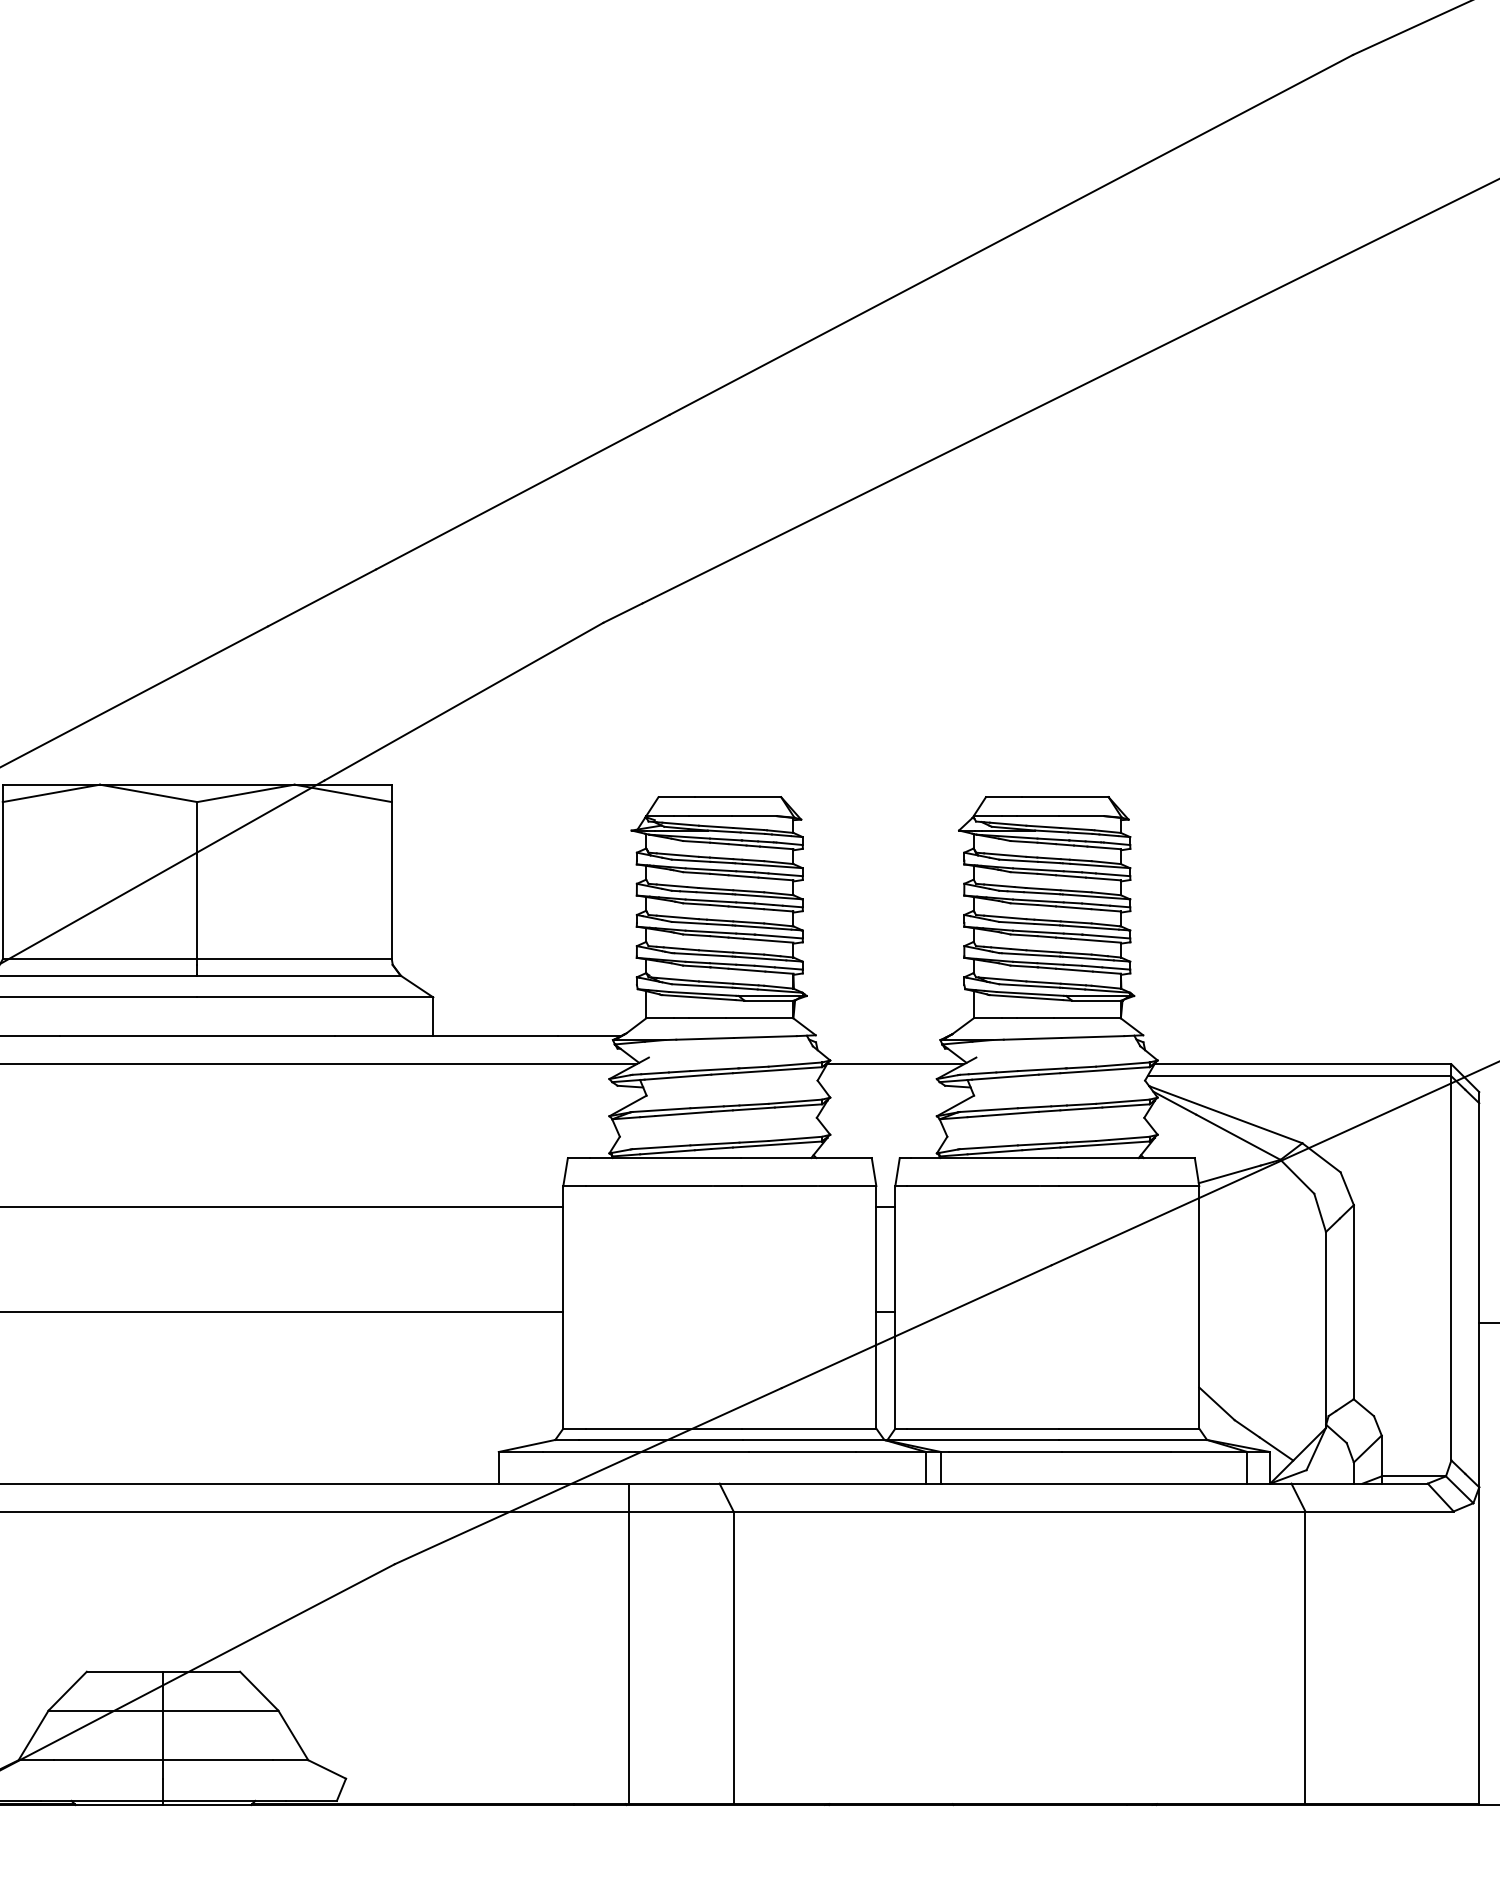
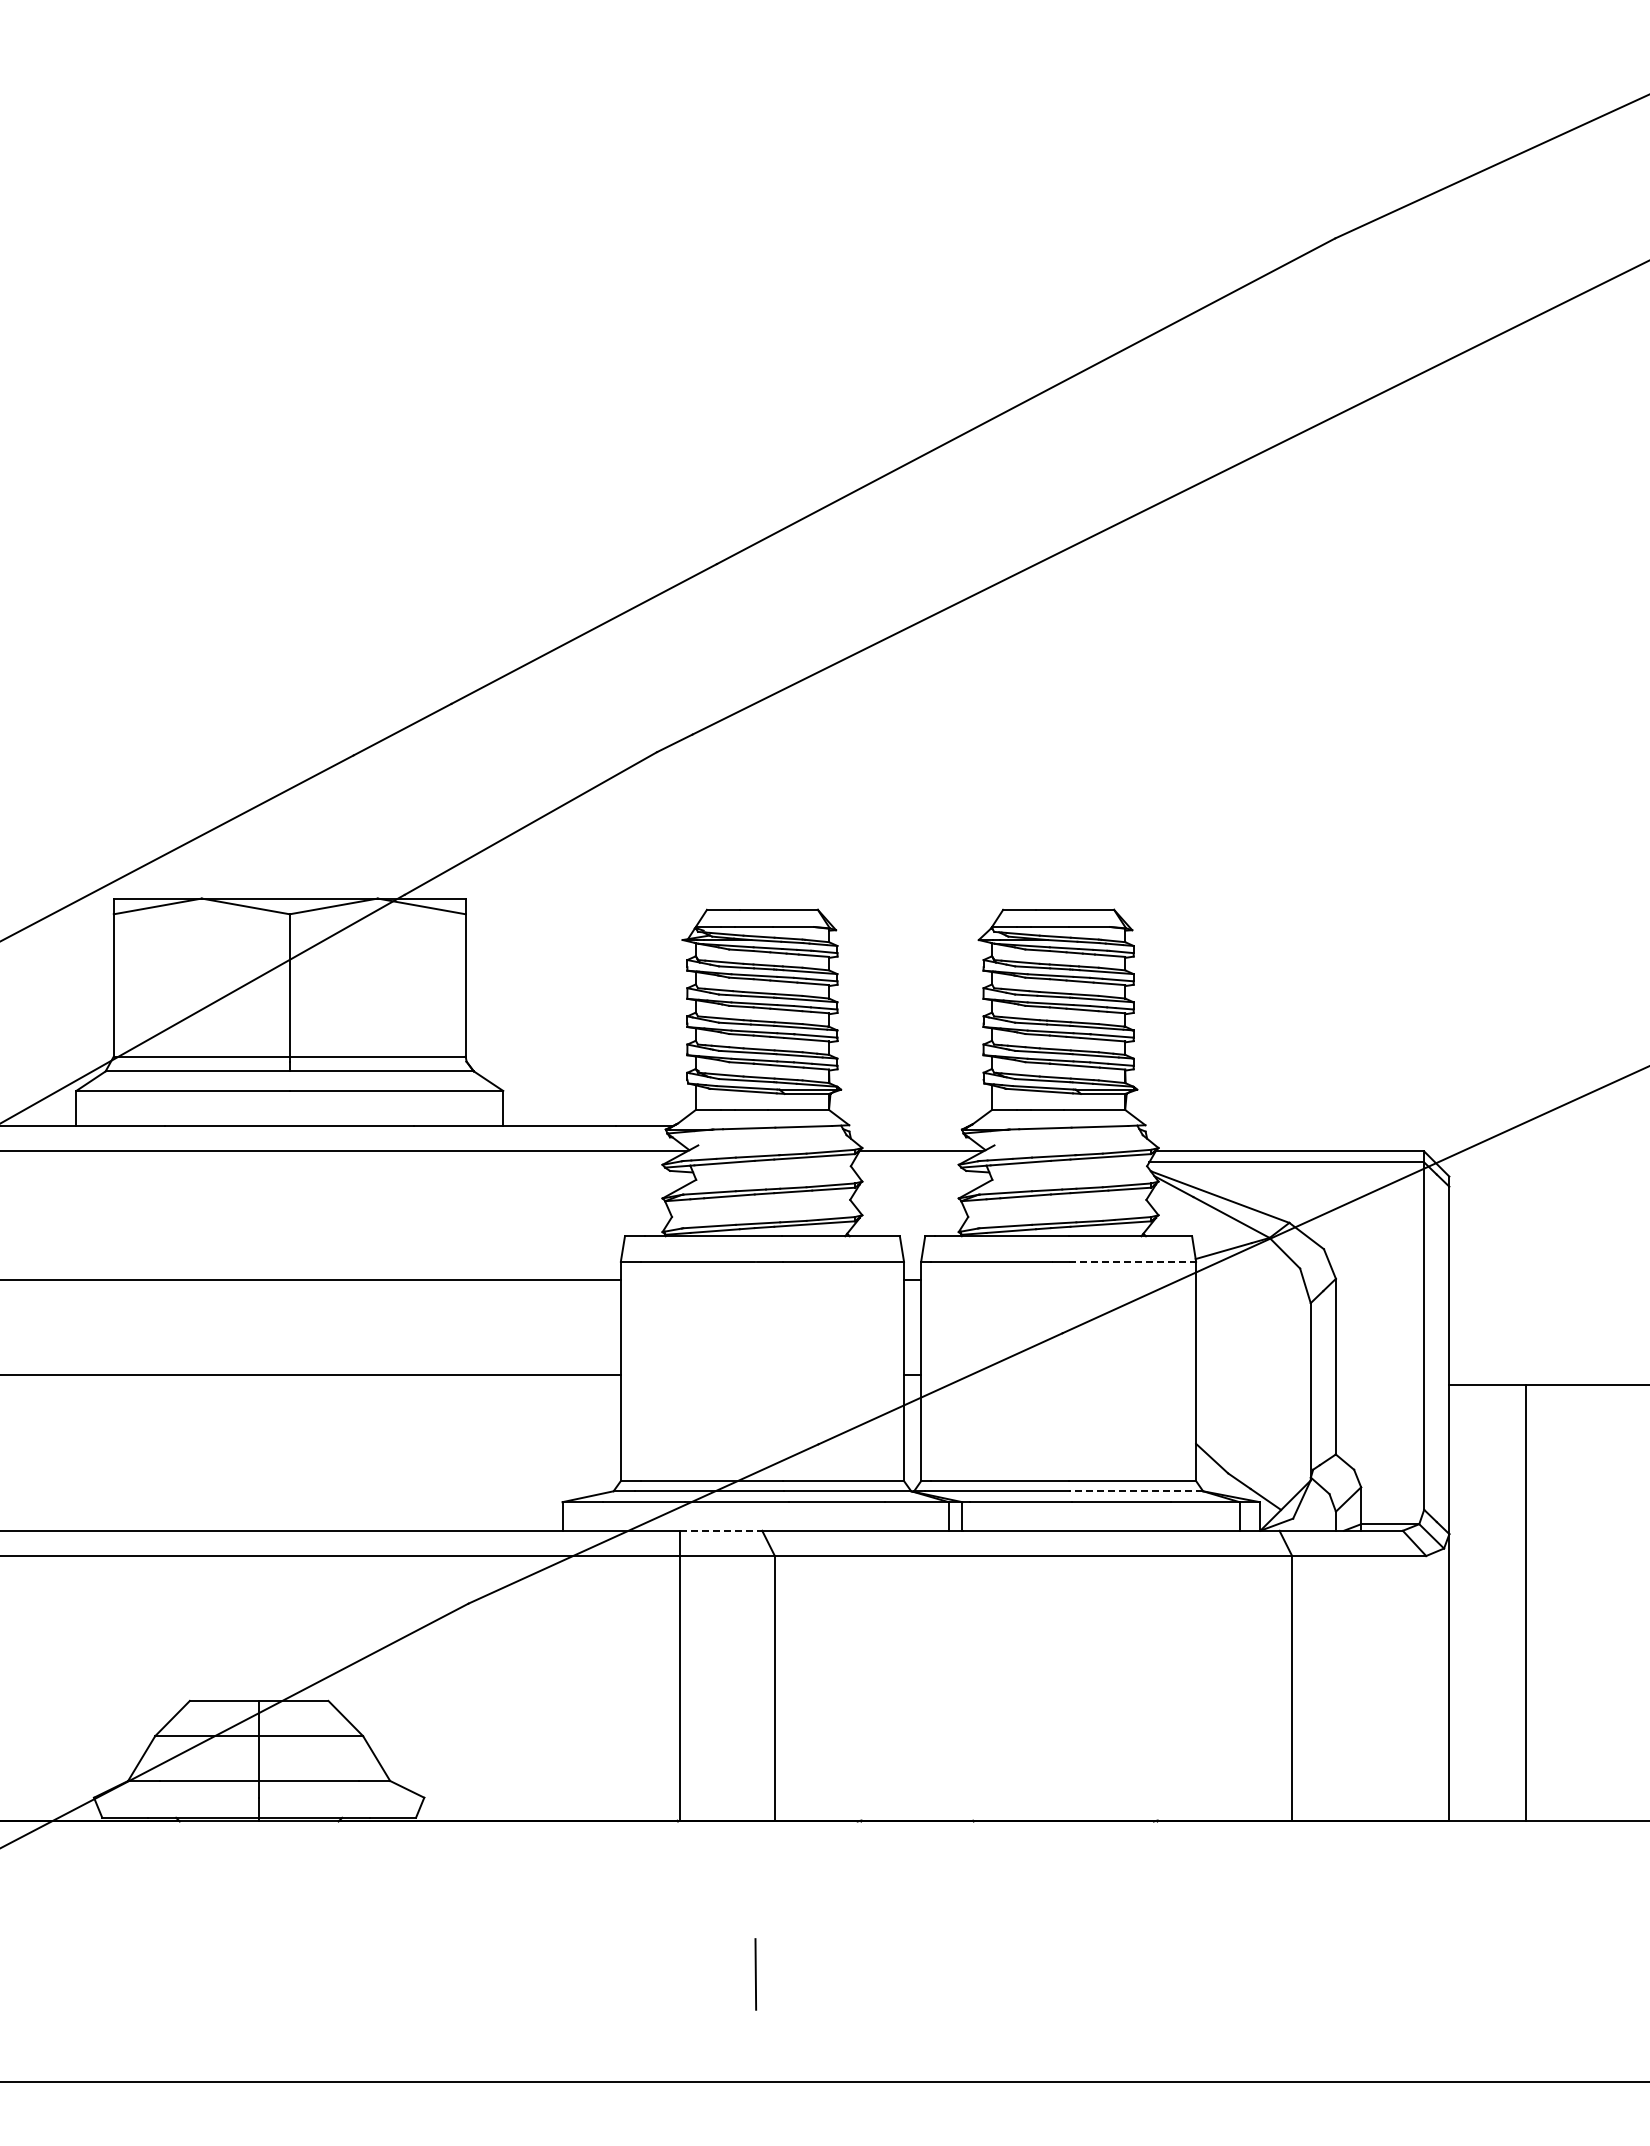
line: (1128, 1185) -> (1132, 1261), solid -> dashed
line: (1133, 1440) -> (1136, 1491), solid -> dashed
line: (674, 1483) -> (721, 1530), solid -> dashed

